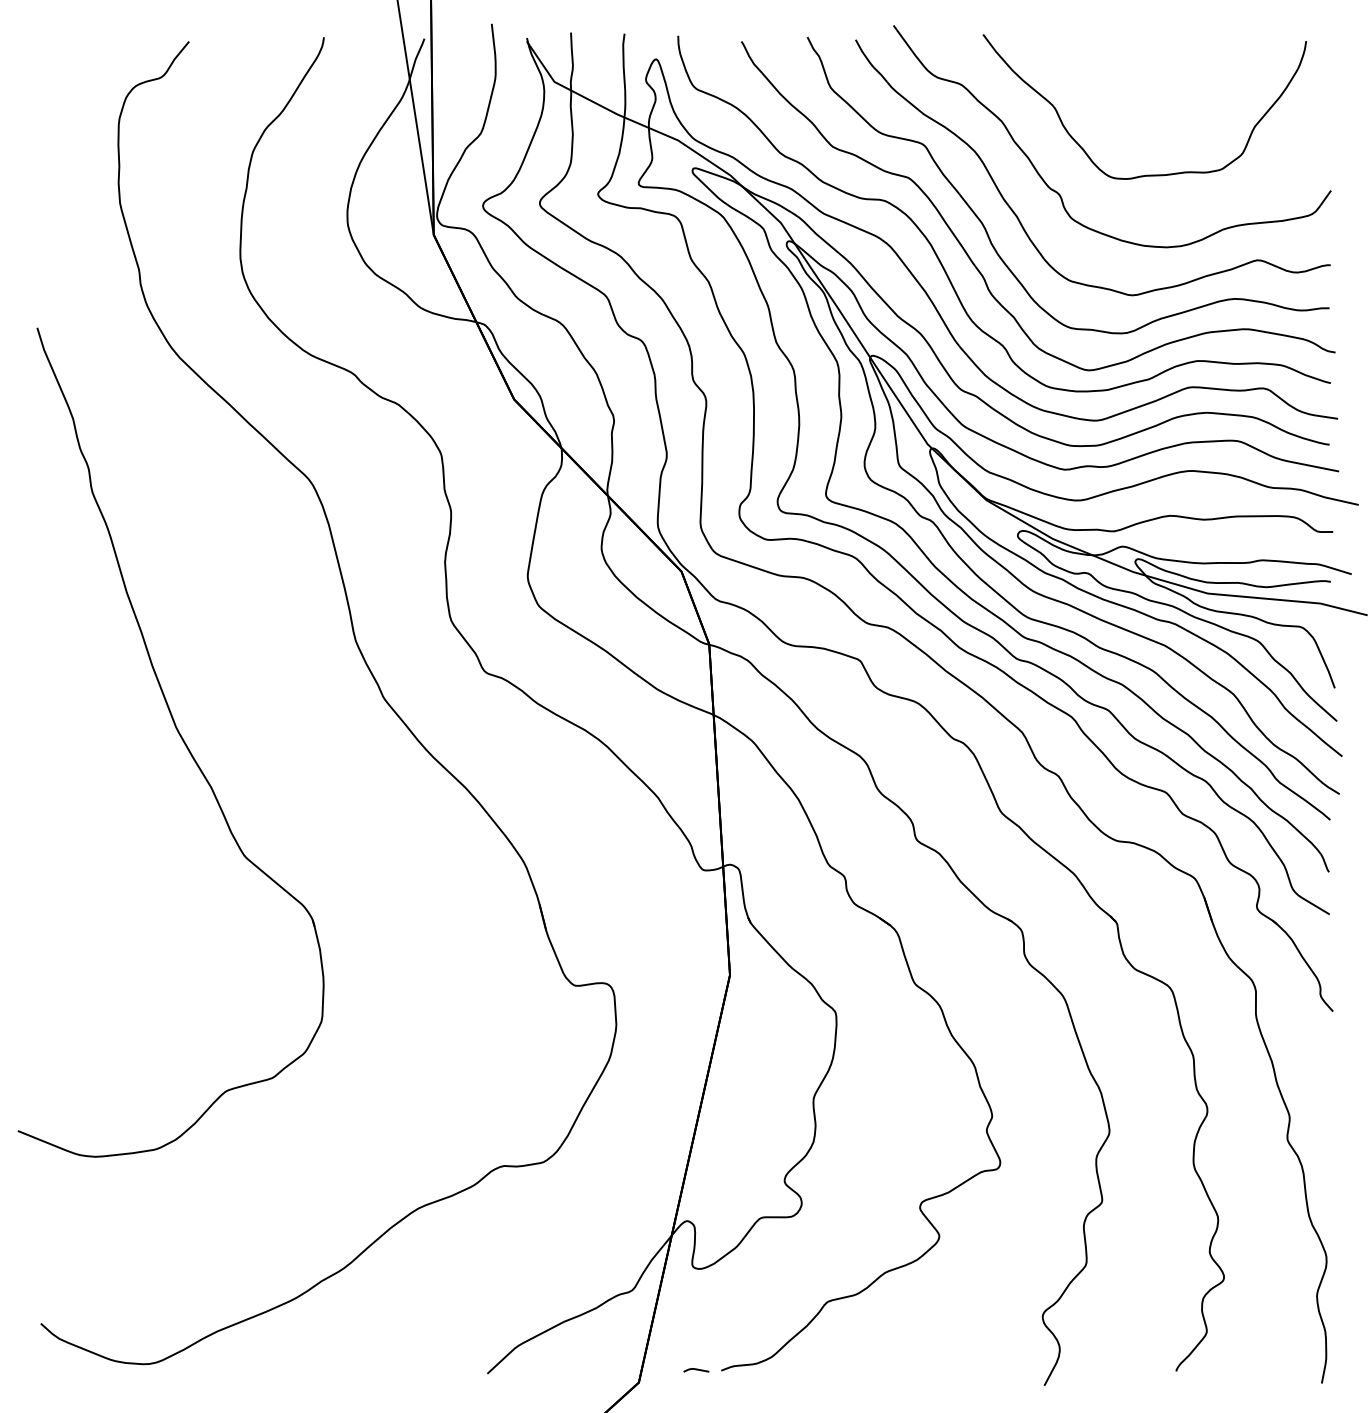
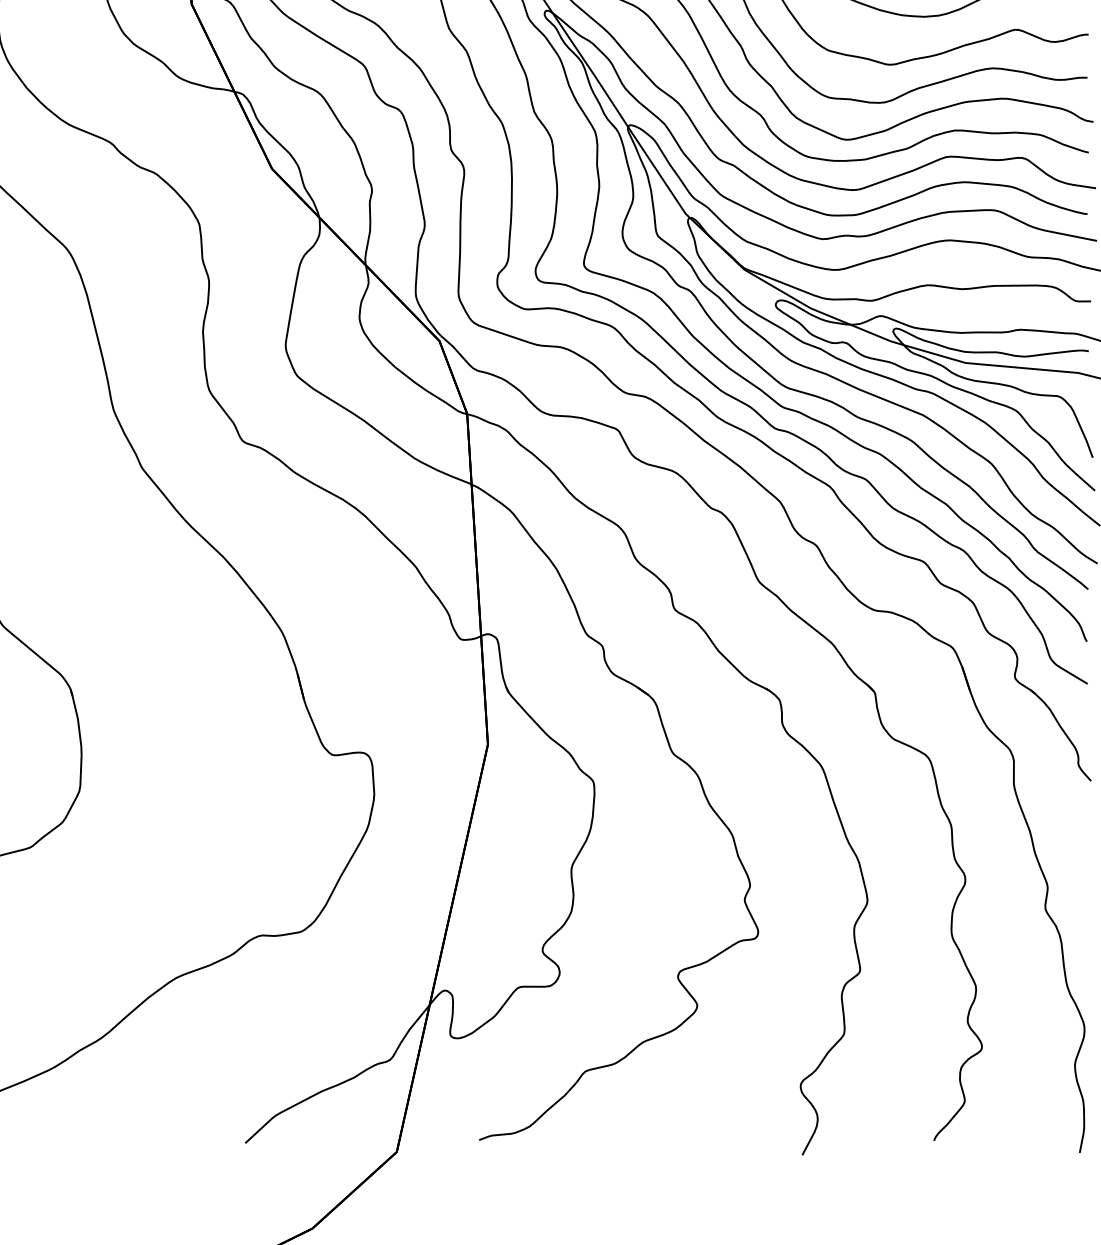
line: (696, 1370) -> (454, 1139), removed

